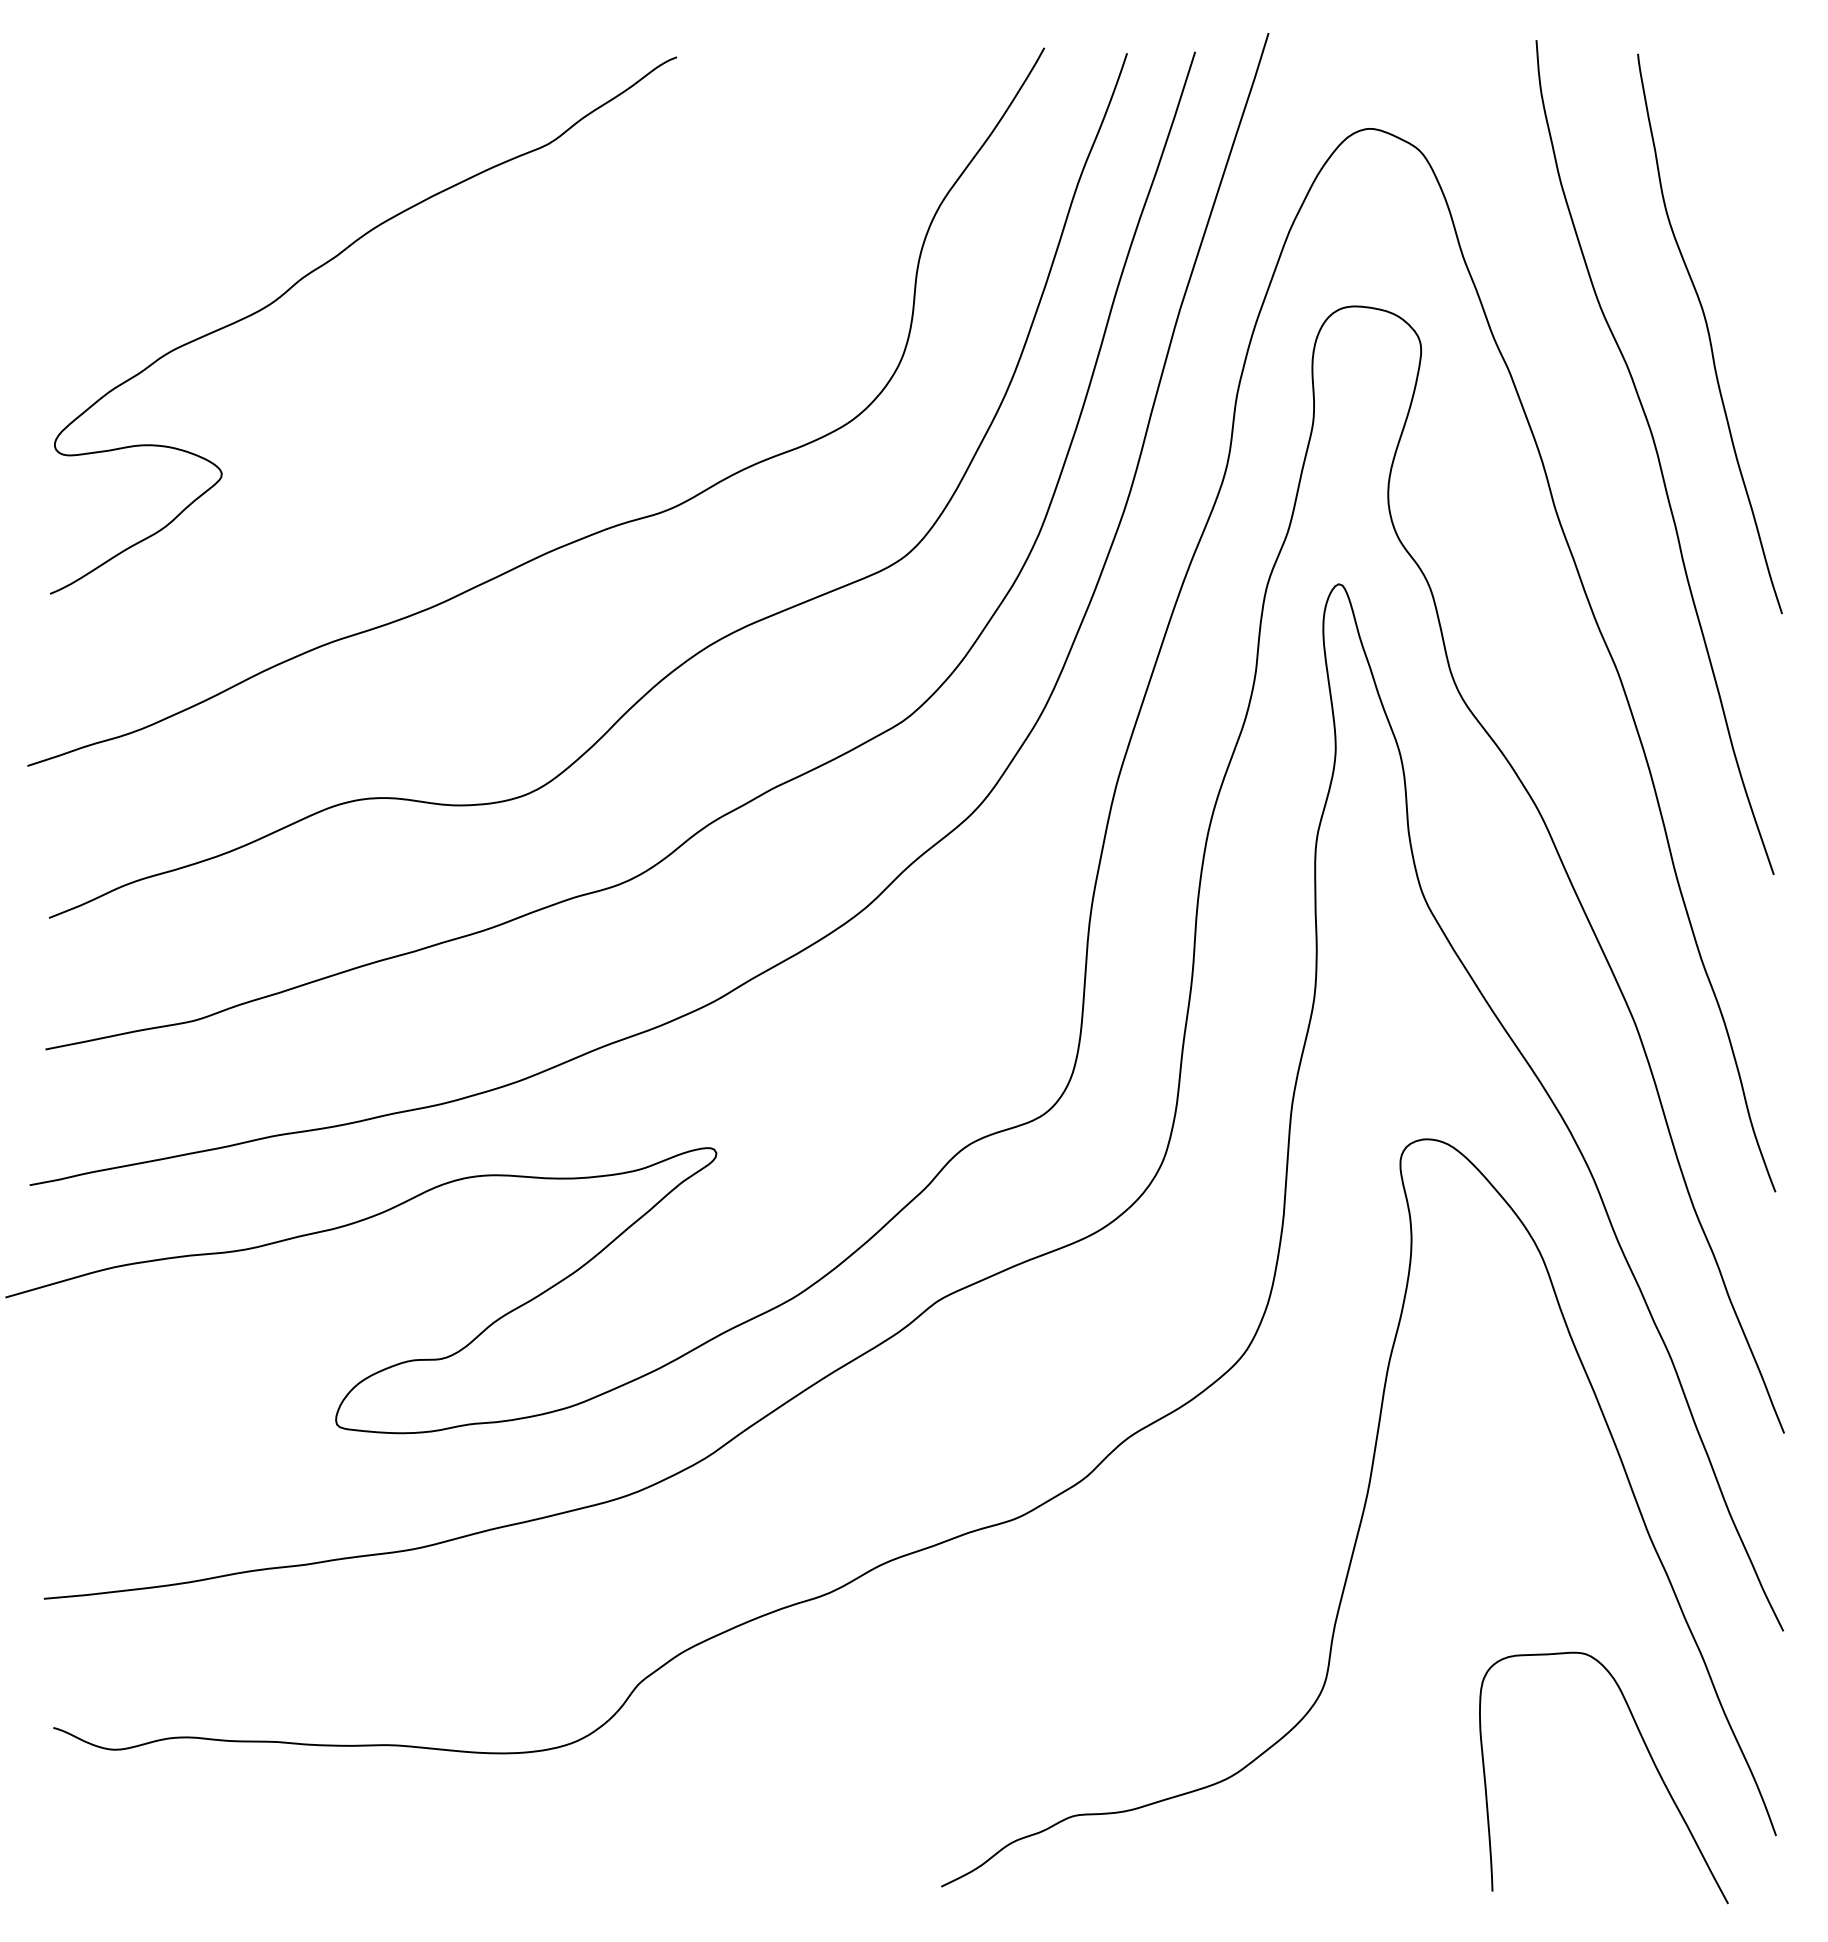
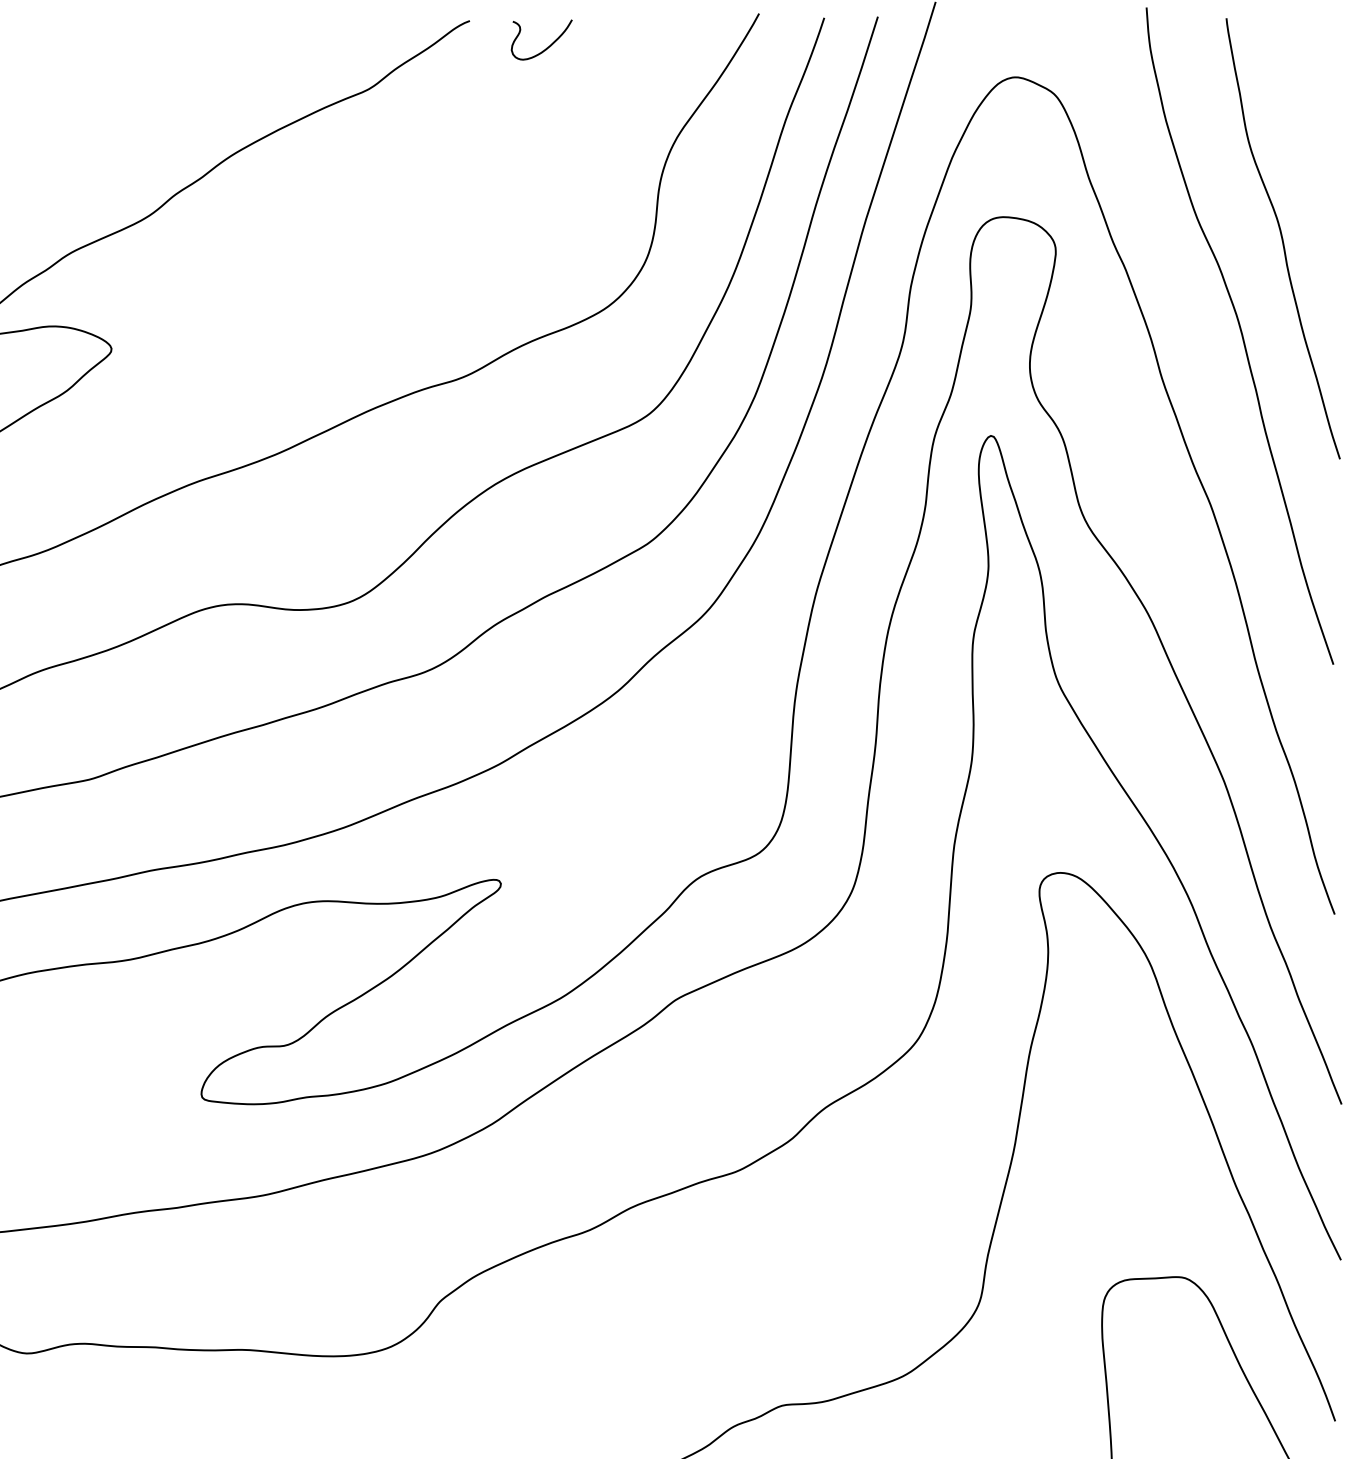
curve: (776, 89) -> (548, 46), added

